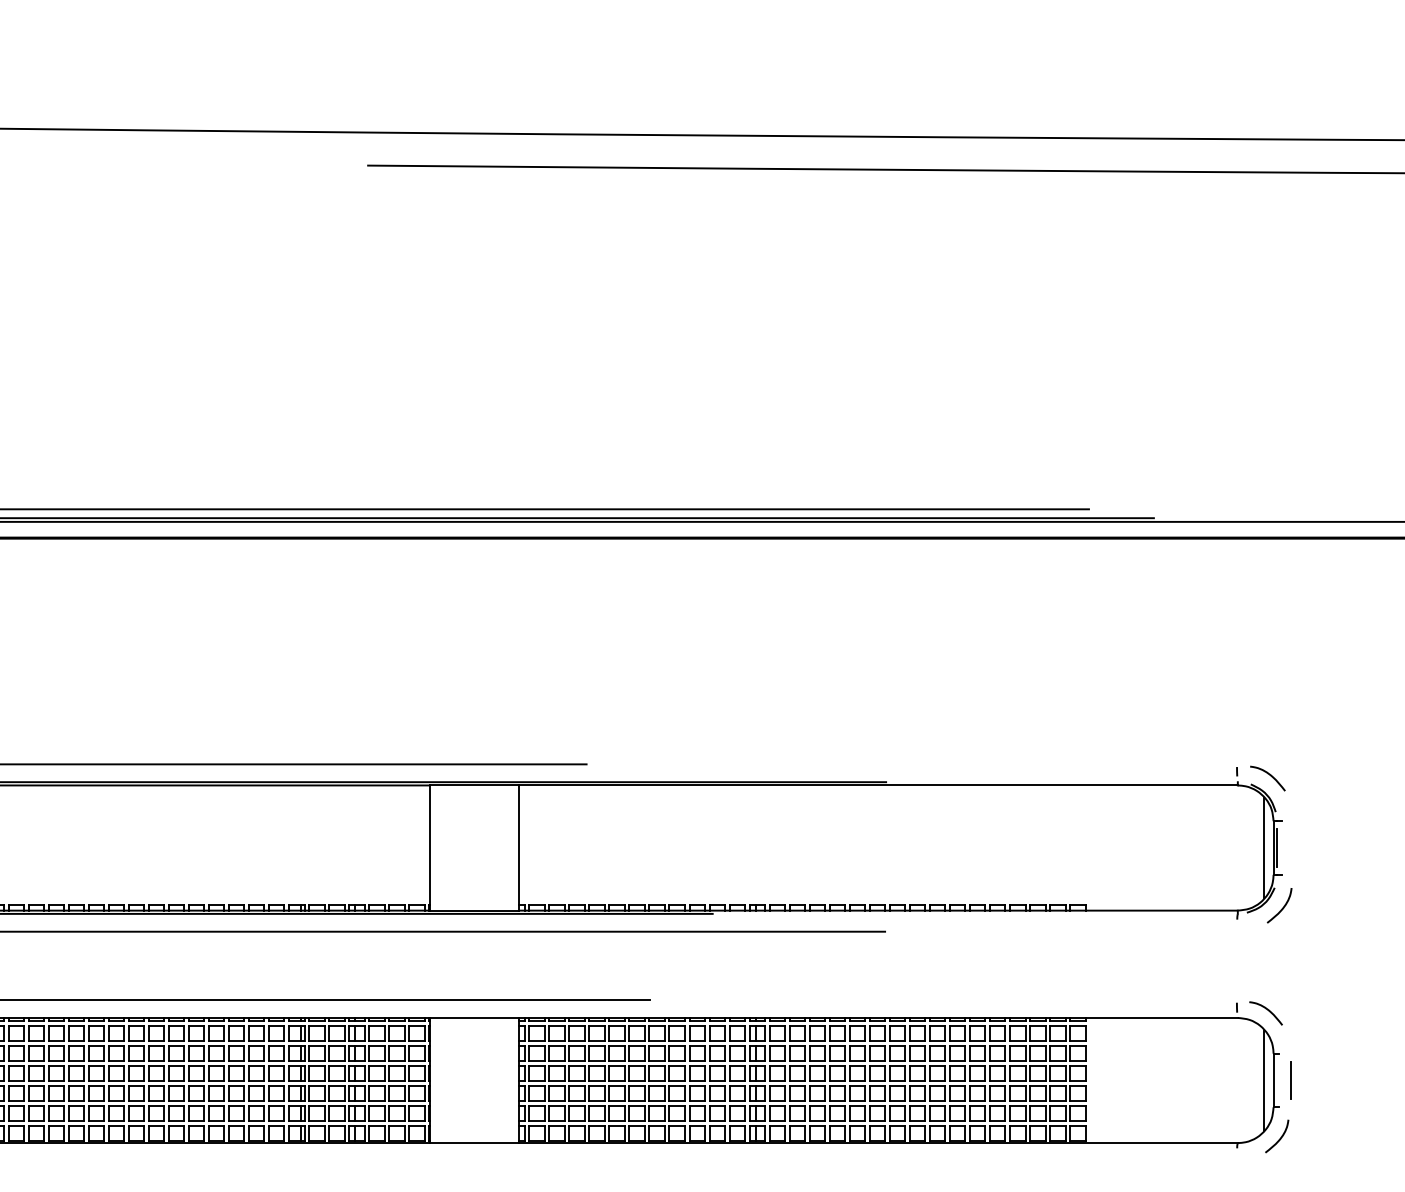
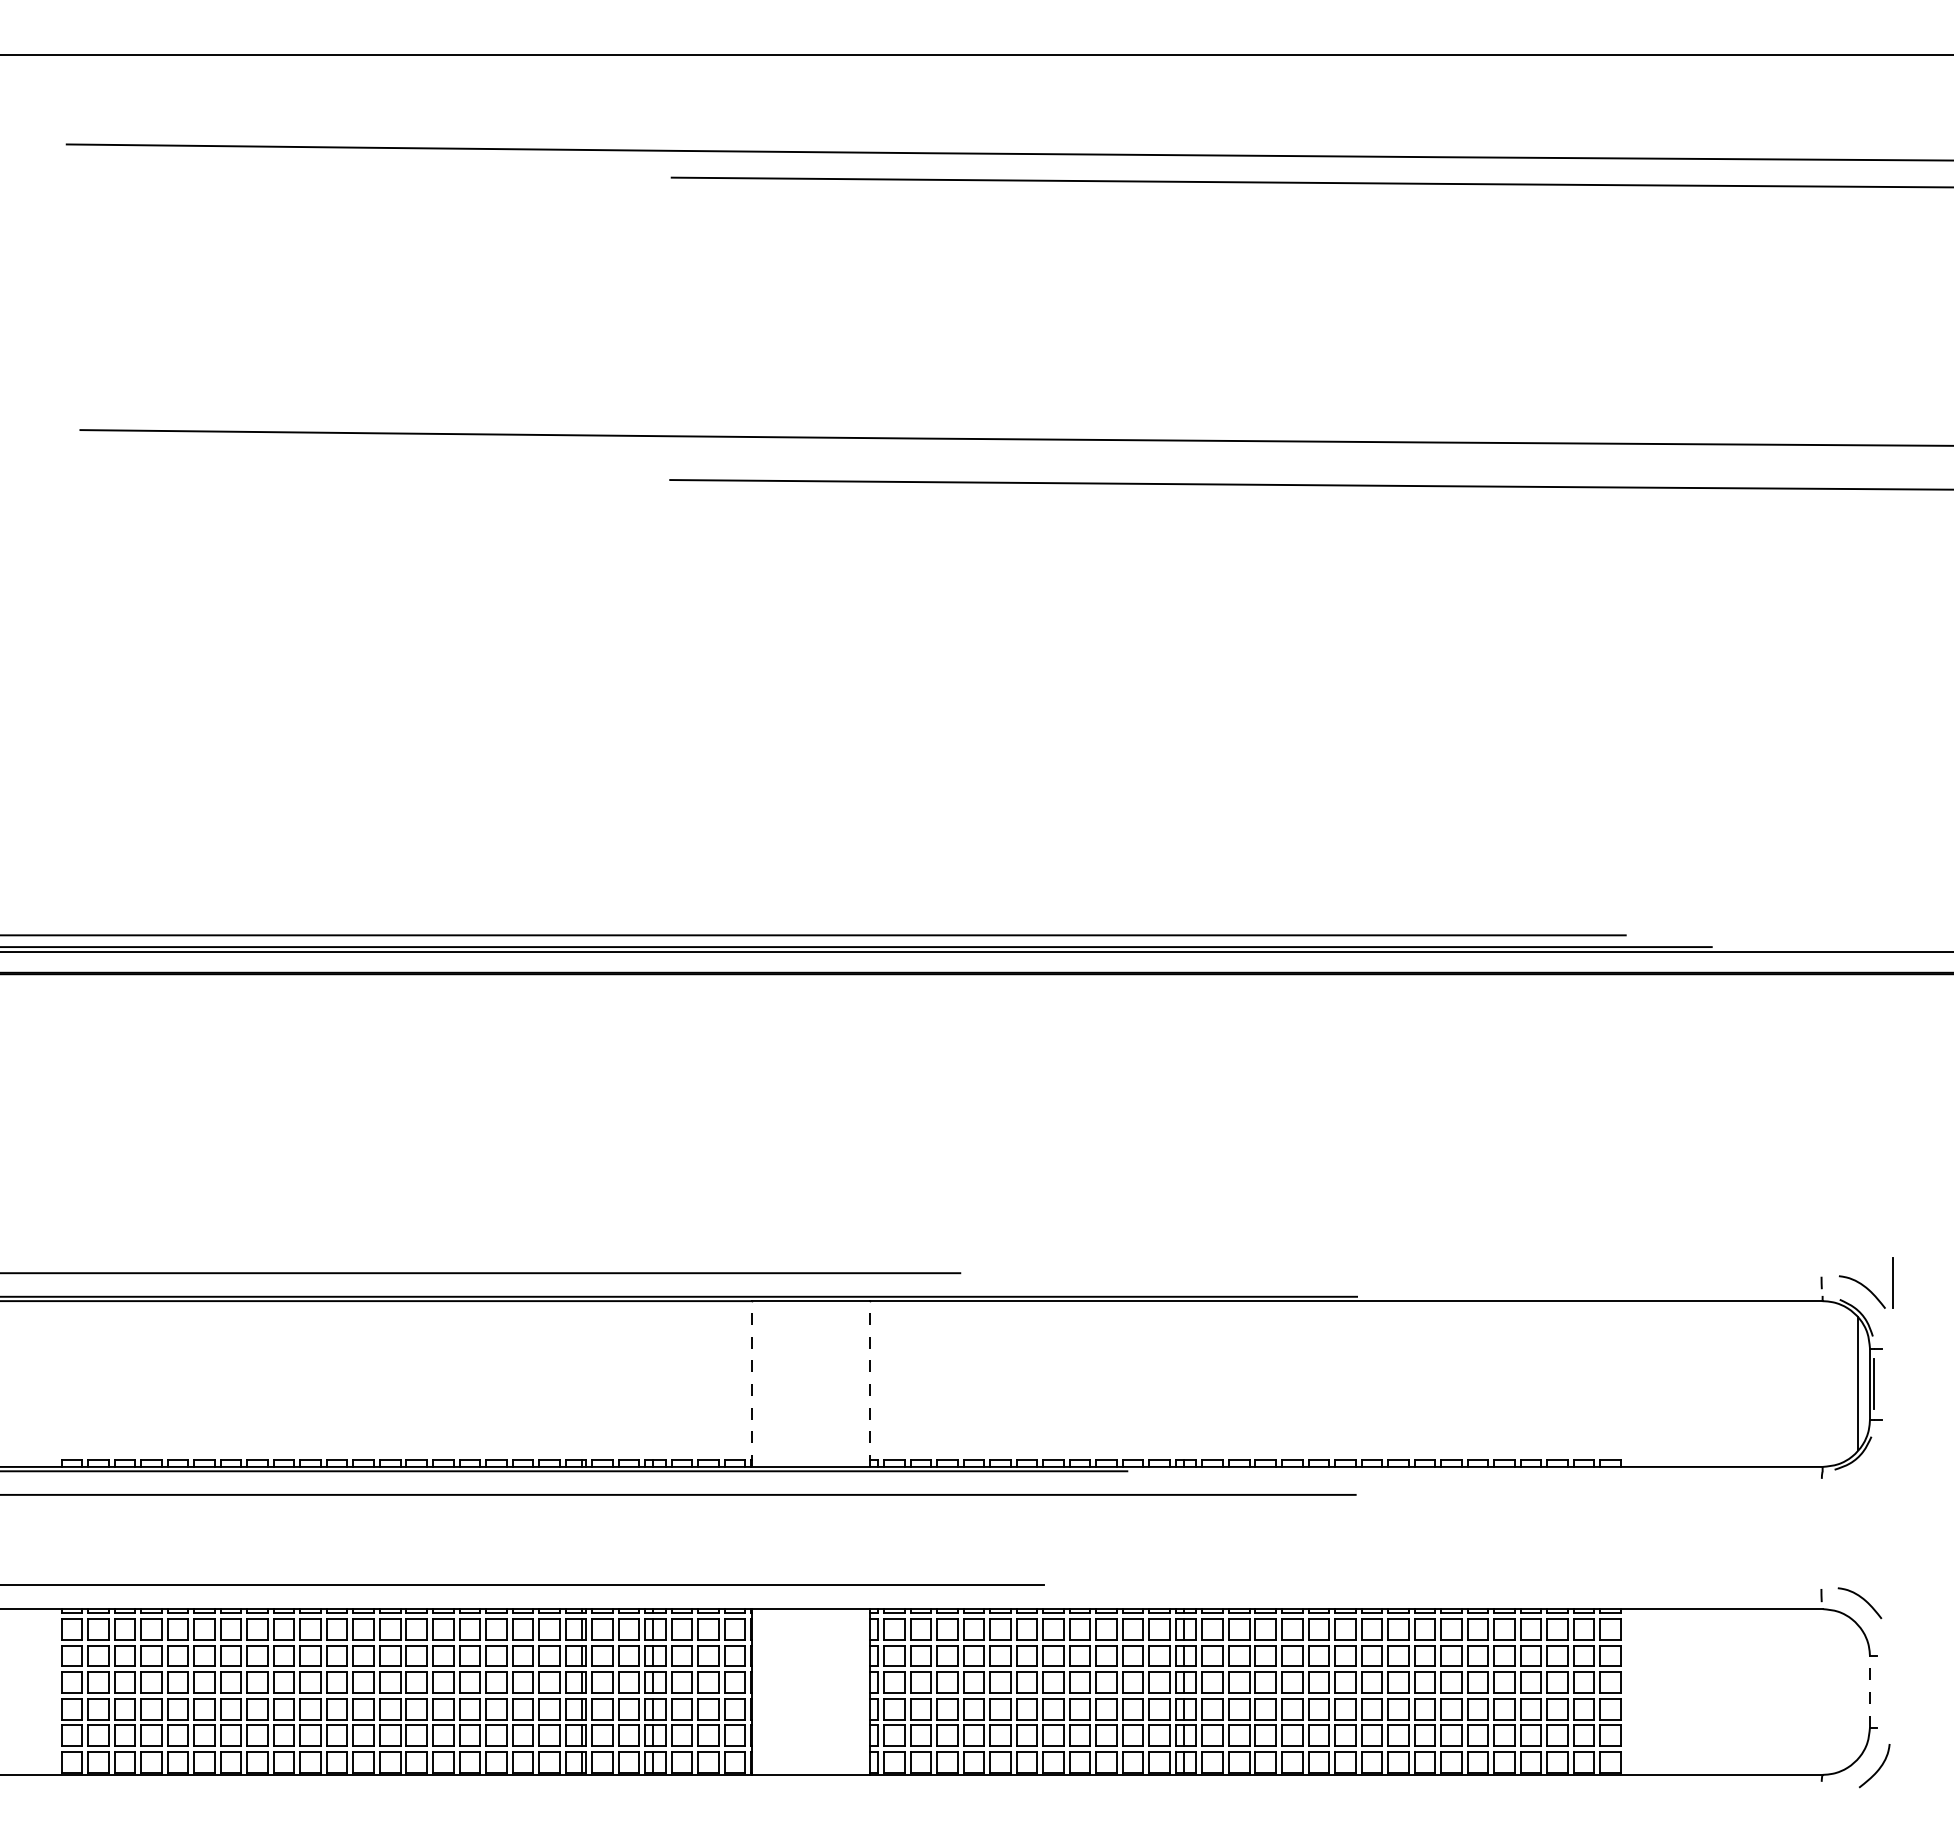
line: (429, 848) -> (751, 1384), solid -> dashed
line: (519, 848) -> (870, 1384), solid -> dashed
curve: (1282, 908) -> (1881, 1463), removed
line: (1264, 1080) -> (1857, 1691), removed
line: (1273, 1080) -> (1869, 1691), solid -> dashed
line: (1290, 1080) -> (1892, 1282), moved

